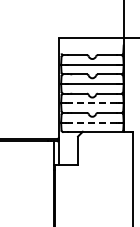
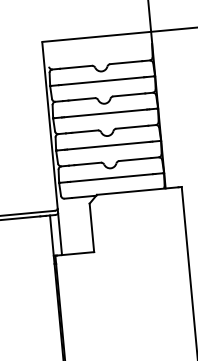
line: (92, 103) -> (108, 145), dashed -> solid
line: (92, 122) -> (111, 177), dashed -> solid

